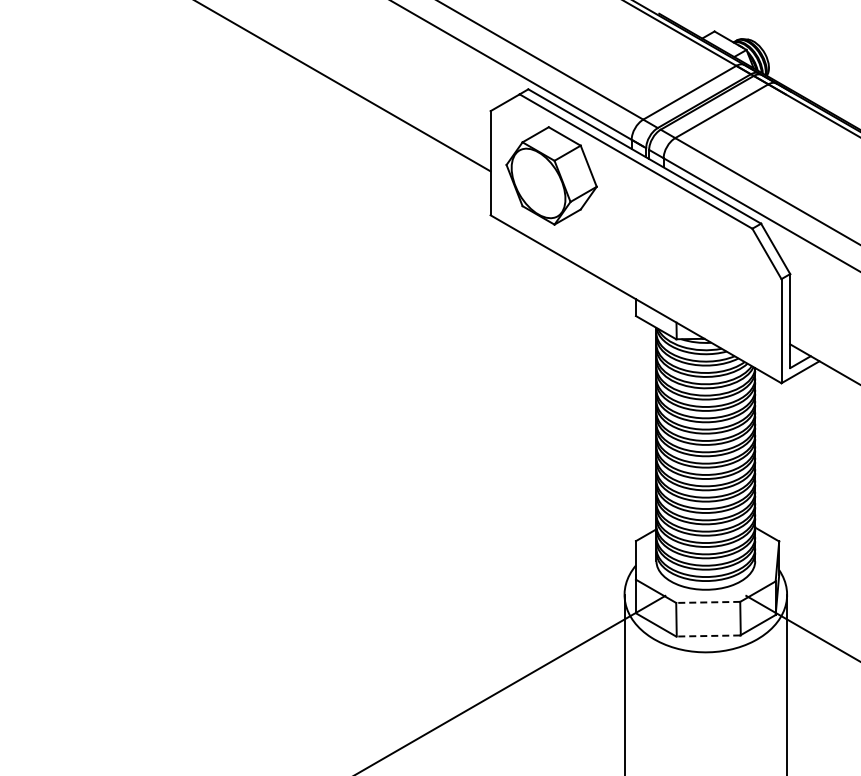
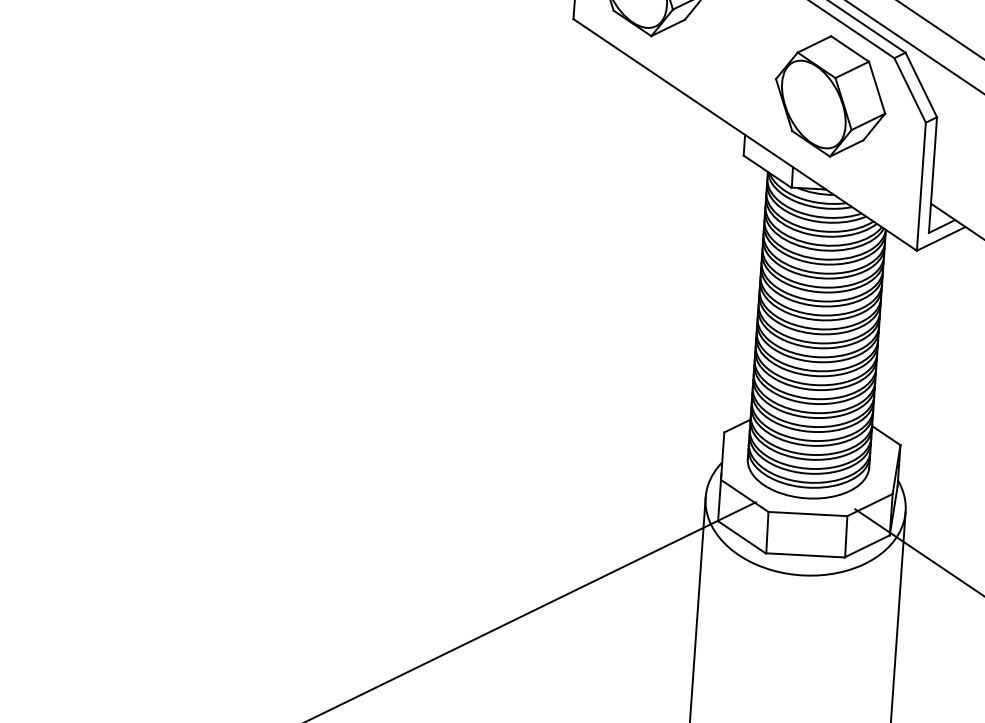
part: (702, 263) -> (830, 96), added
line: (707, 602) -> (807, 514), dashed -> solid
line: (707, 636) -> (804, 555), dashed -> solid

